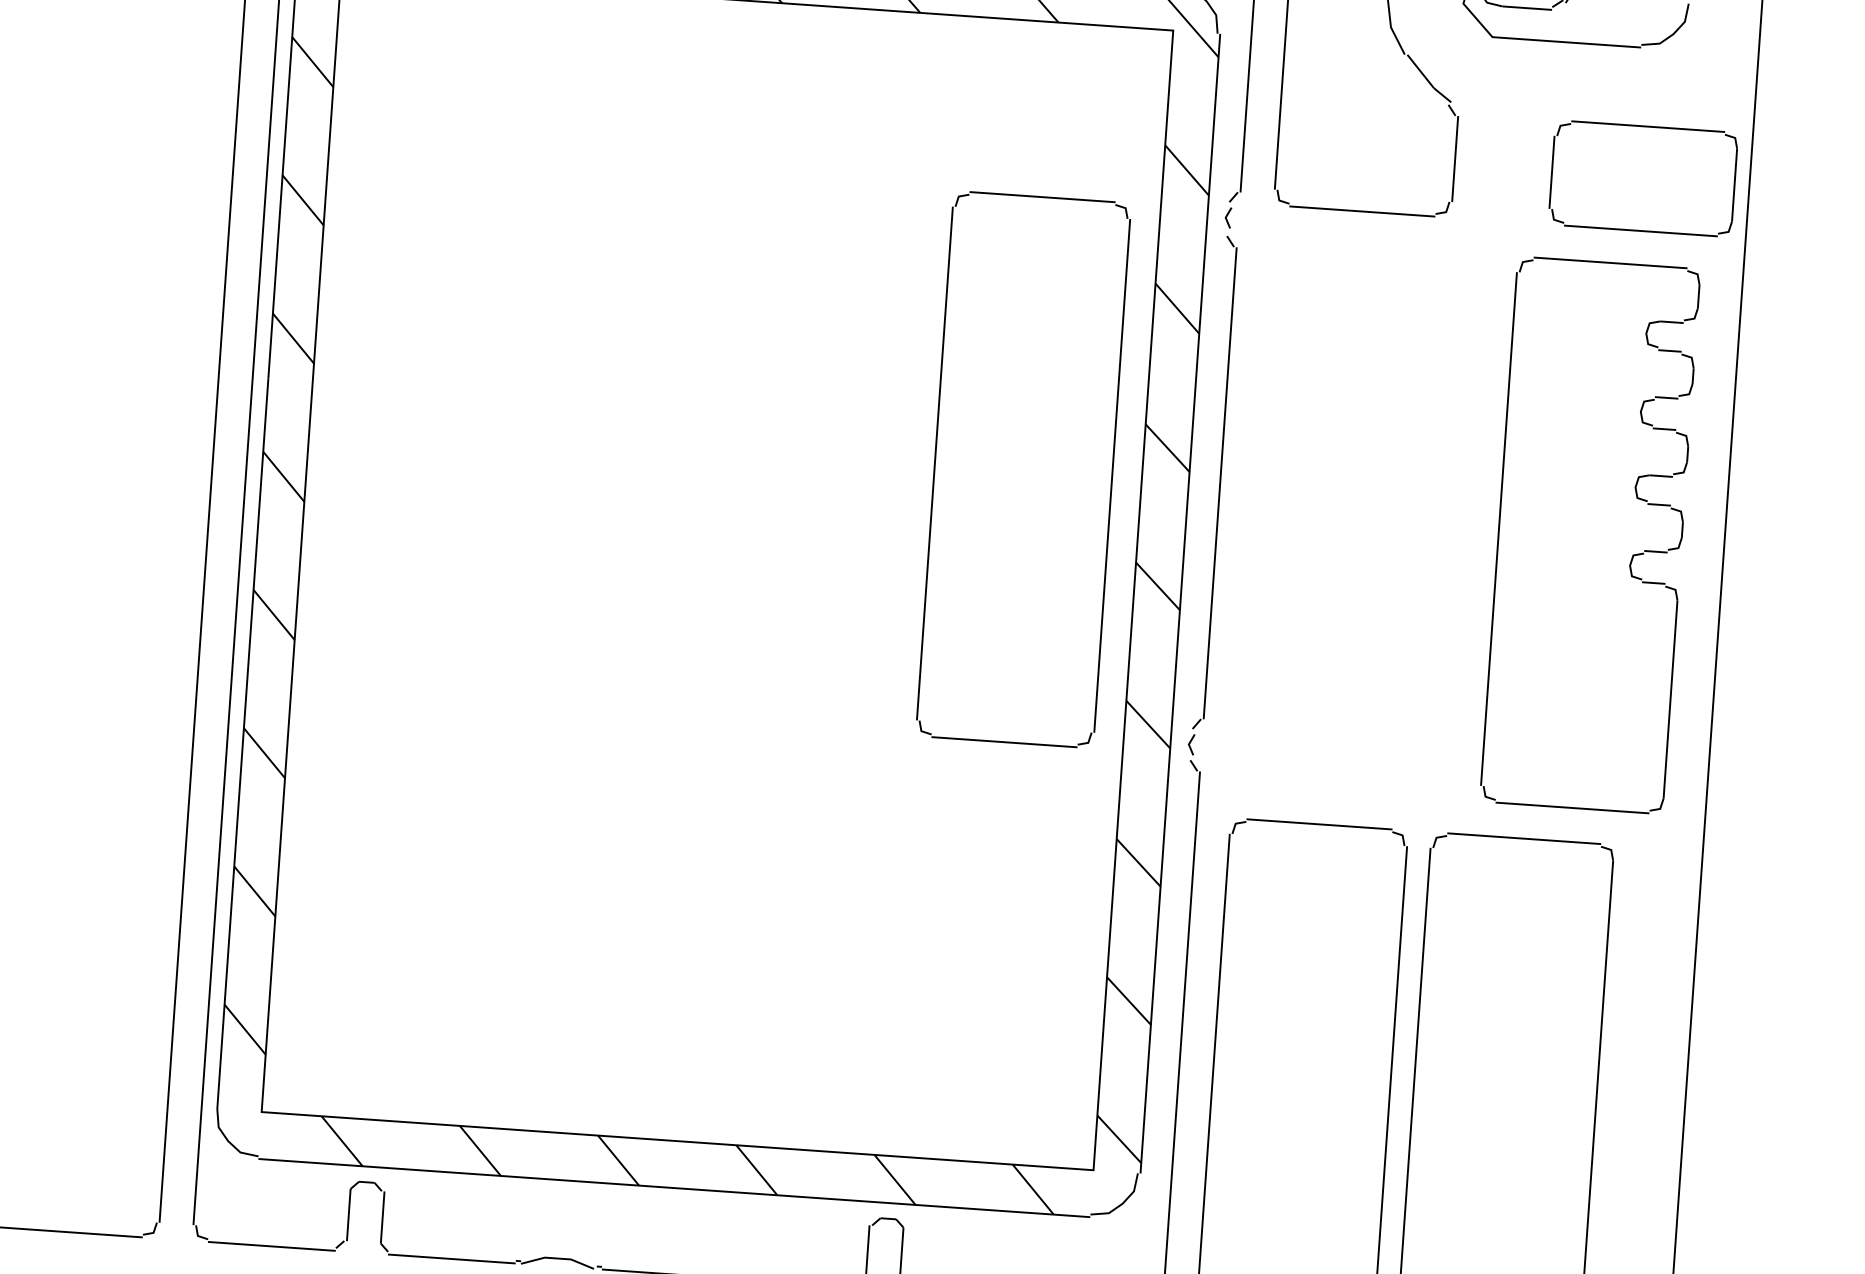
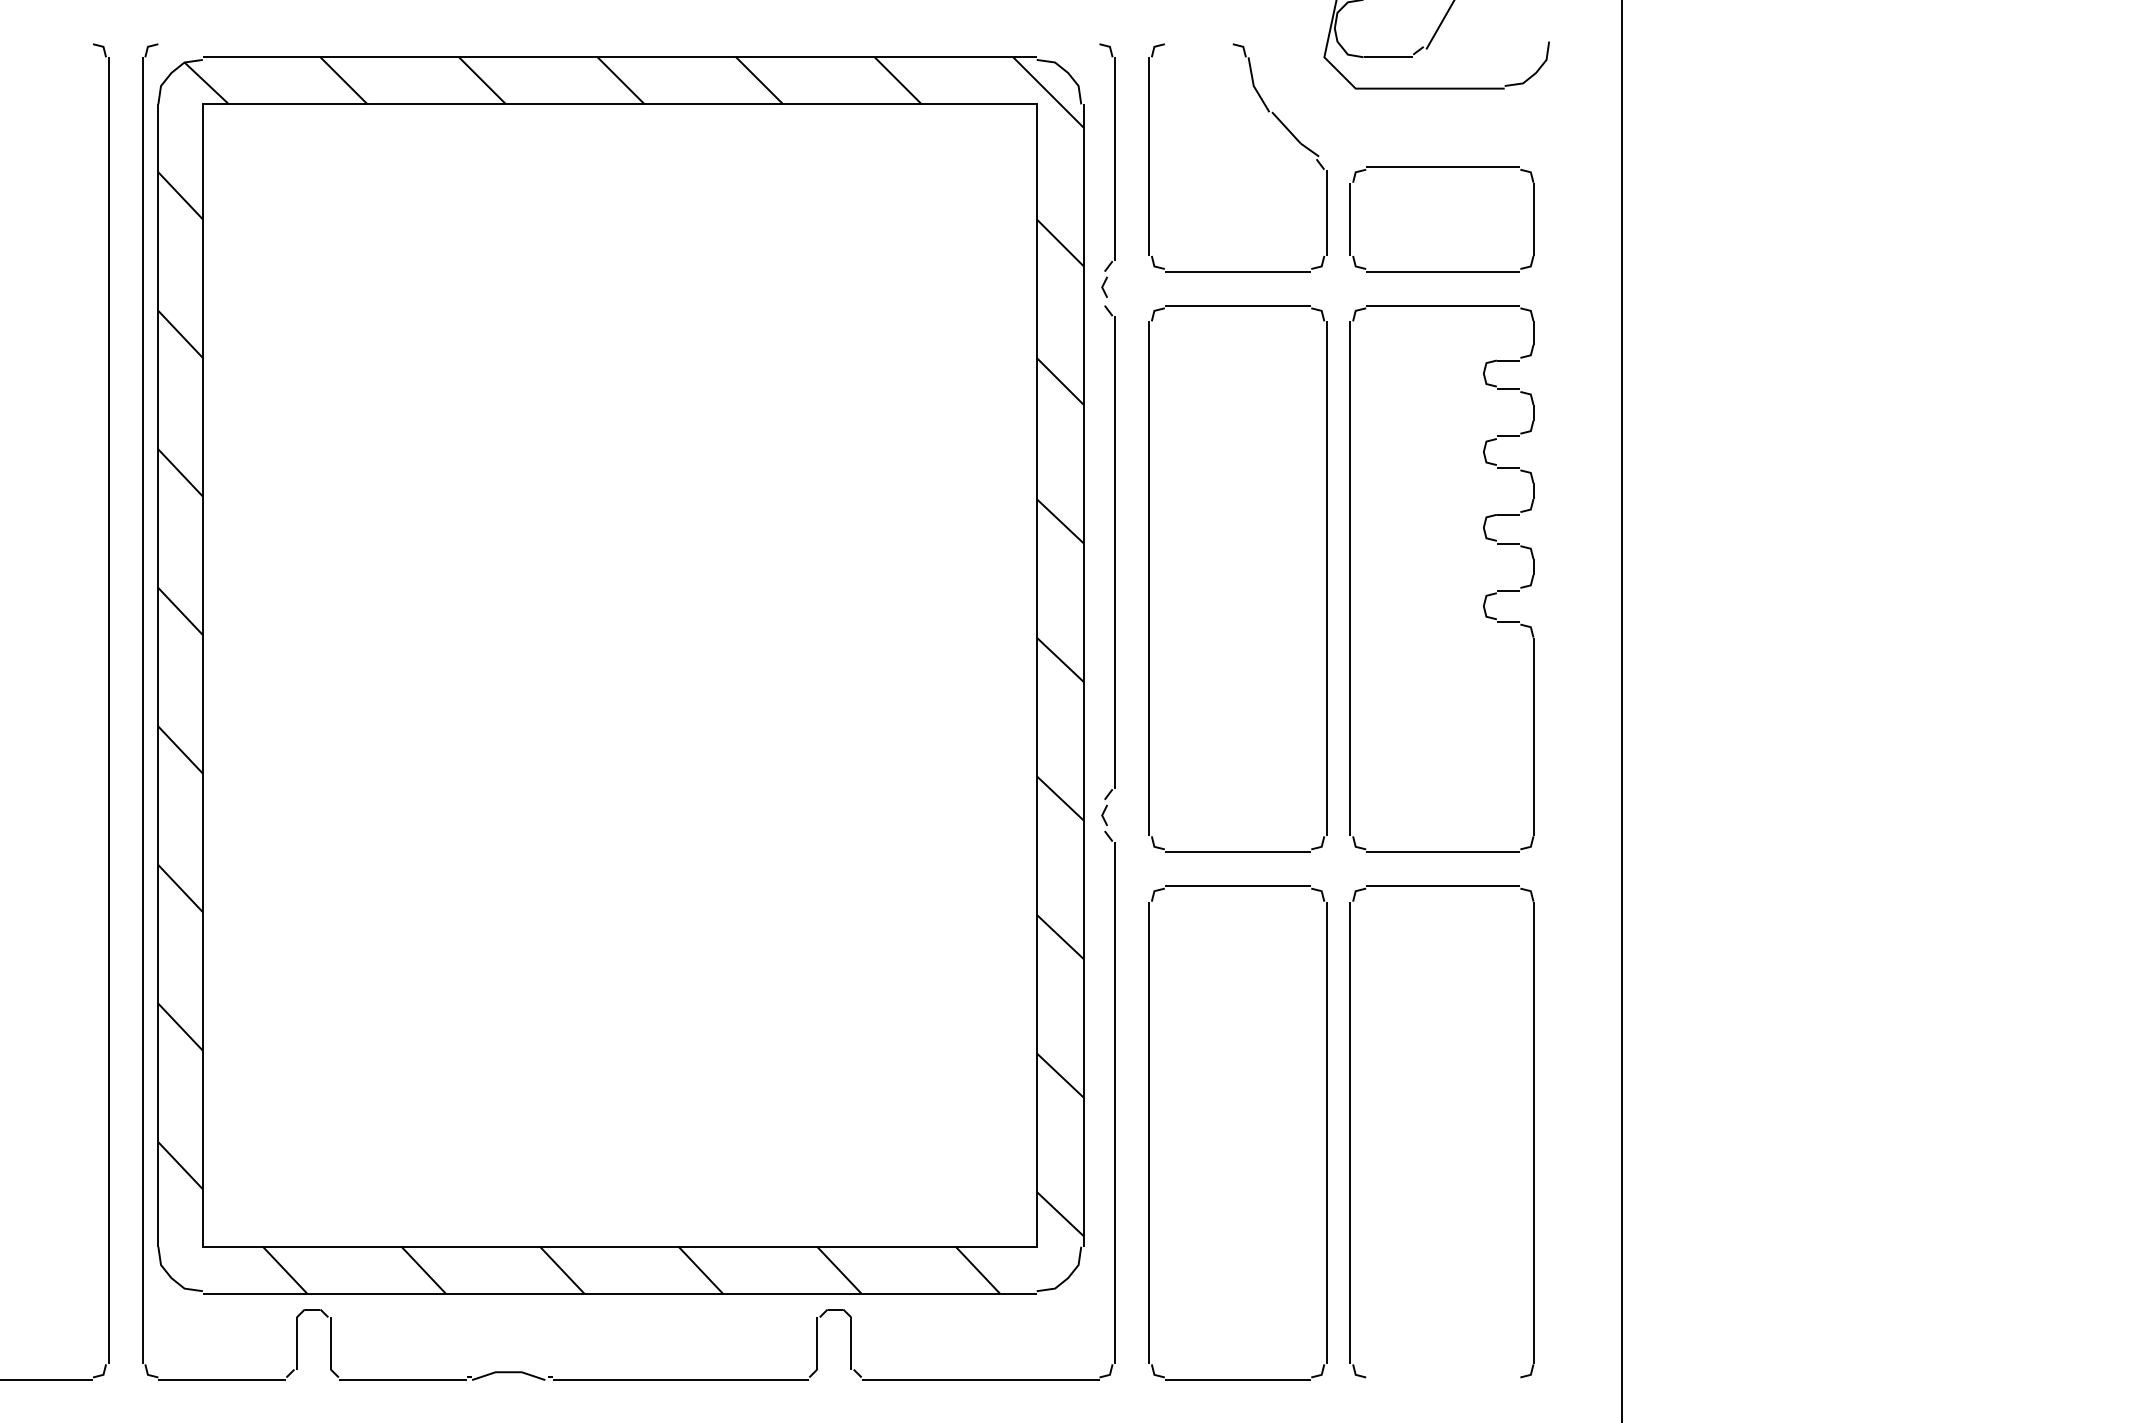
part: (1646, 126) -> (1441, 167), moved
part: (935, 463) -> (1149, 578), moved
part: (1632, 555) -> (1485, 595), moved

